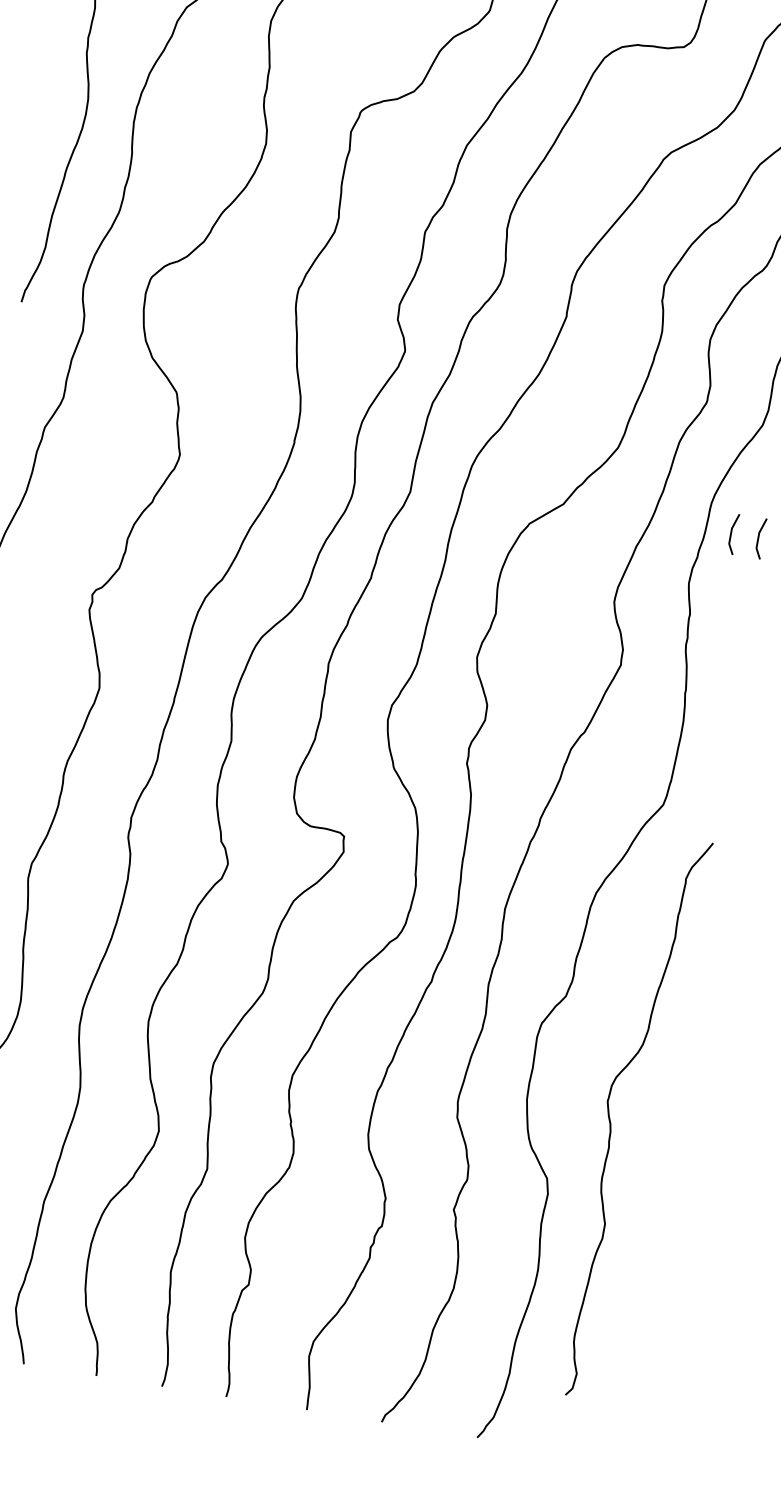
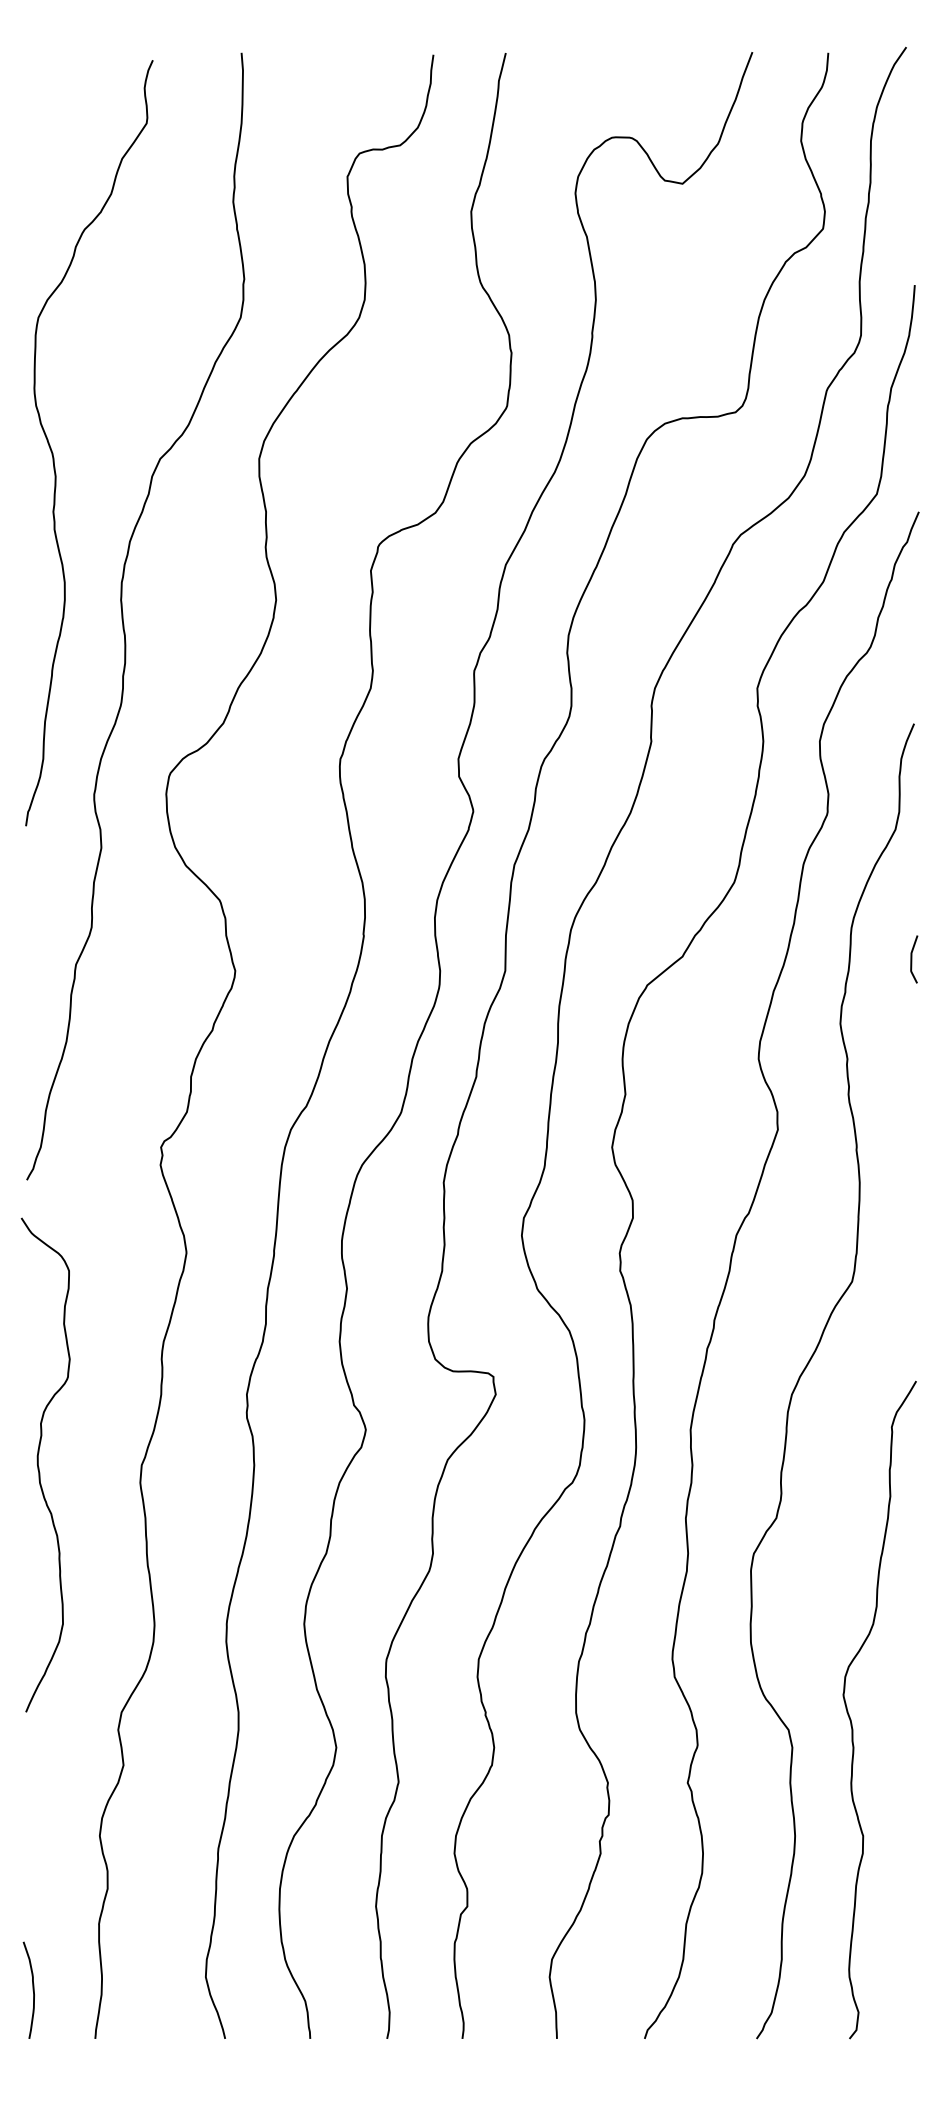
line: (731, 533) -> (880, 959), removed
curve: (611, 1122) -> (851, 1719), moved

